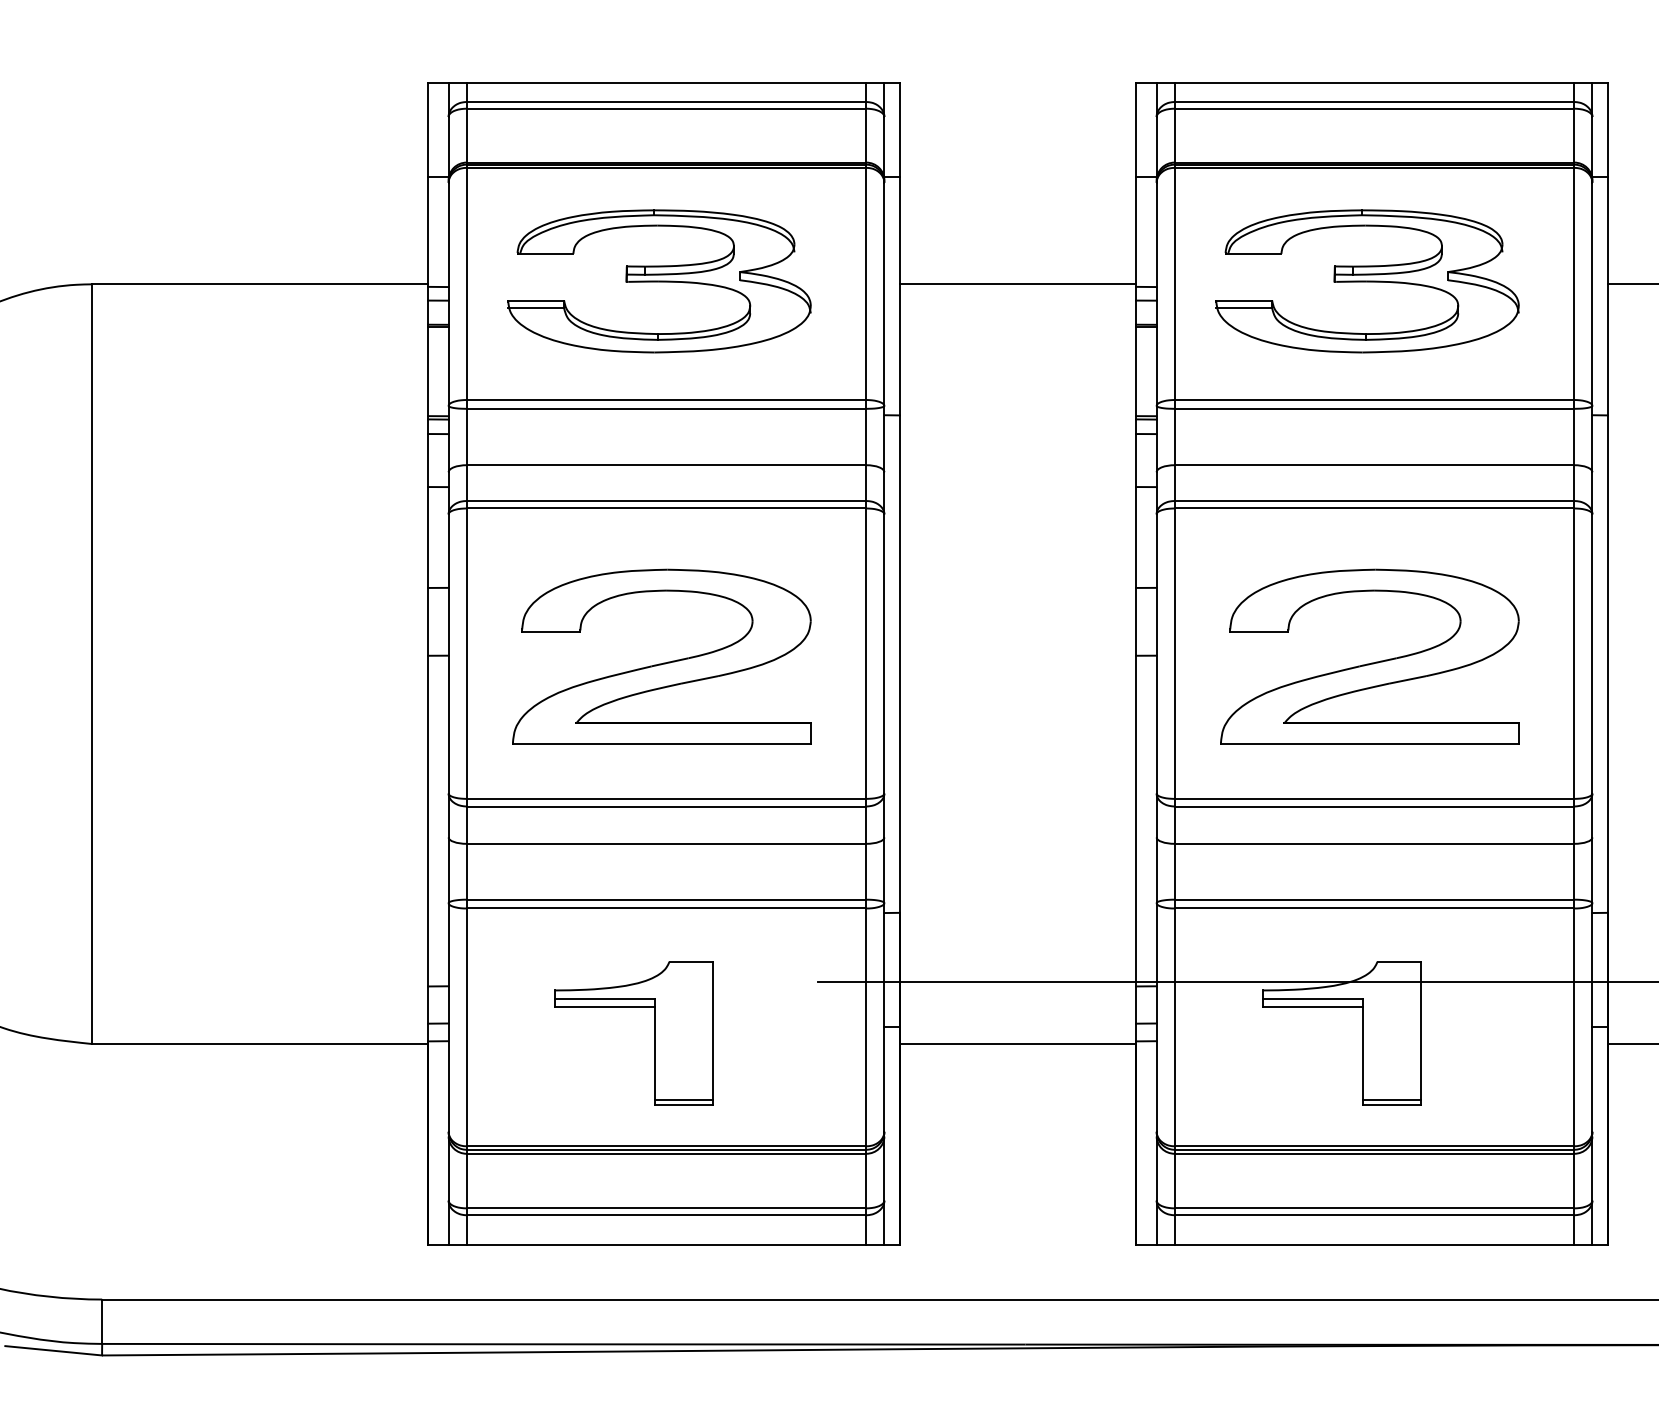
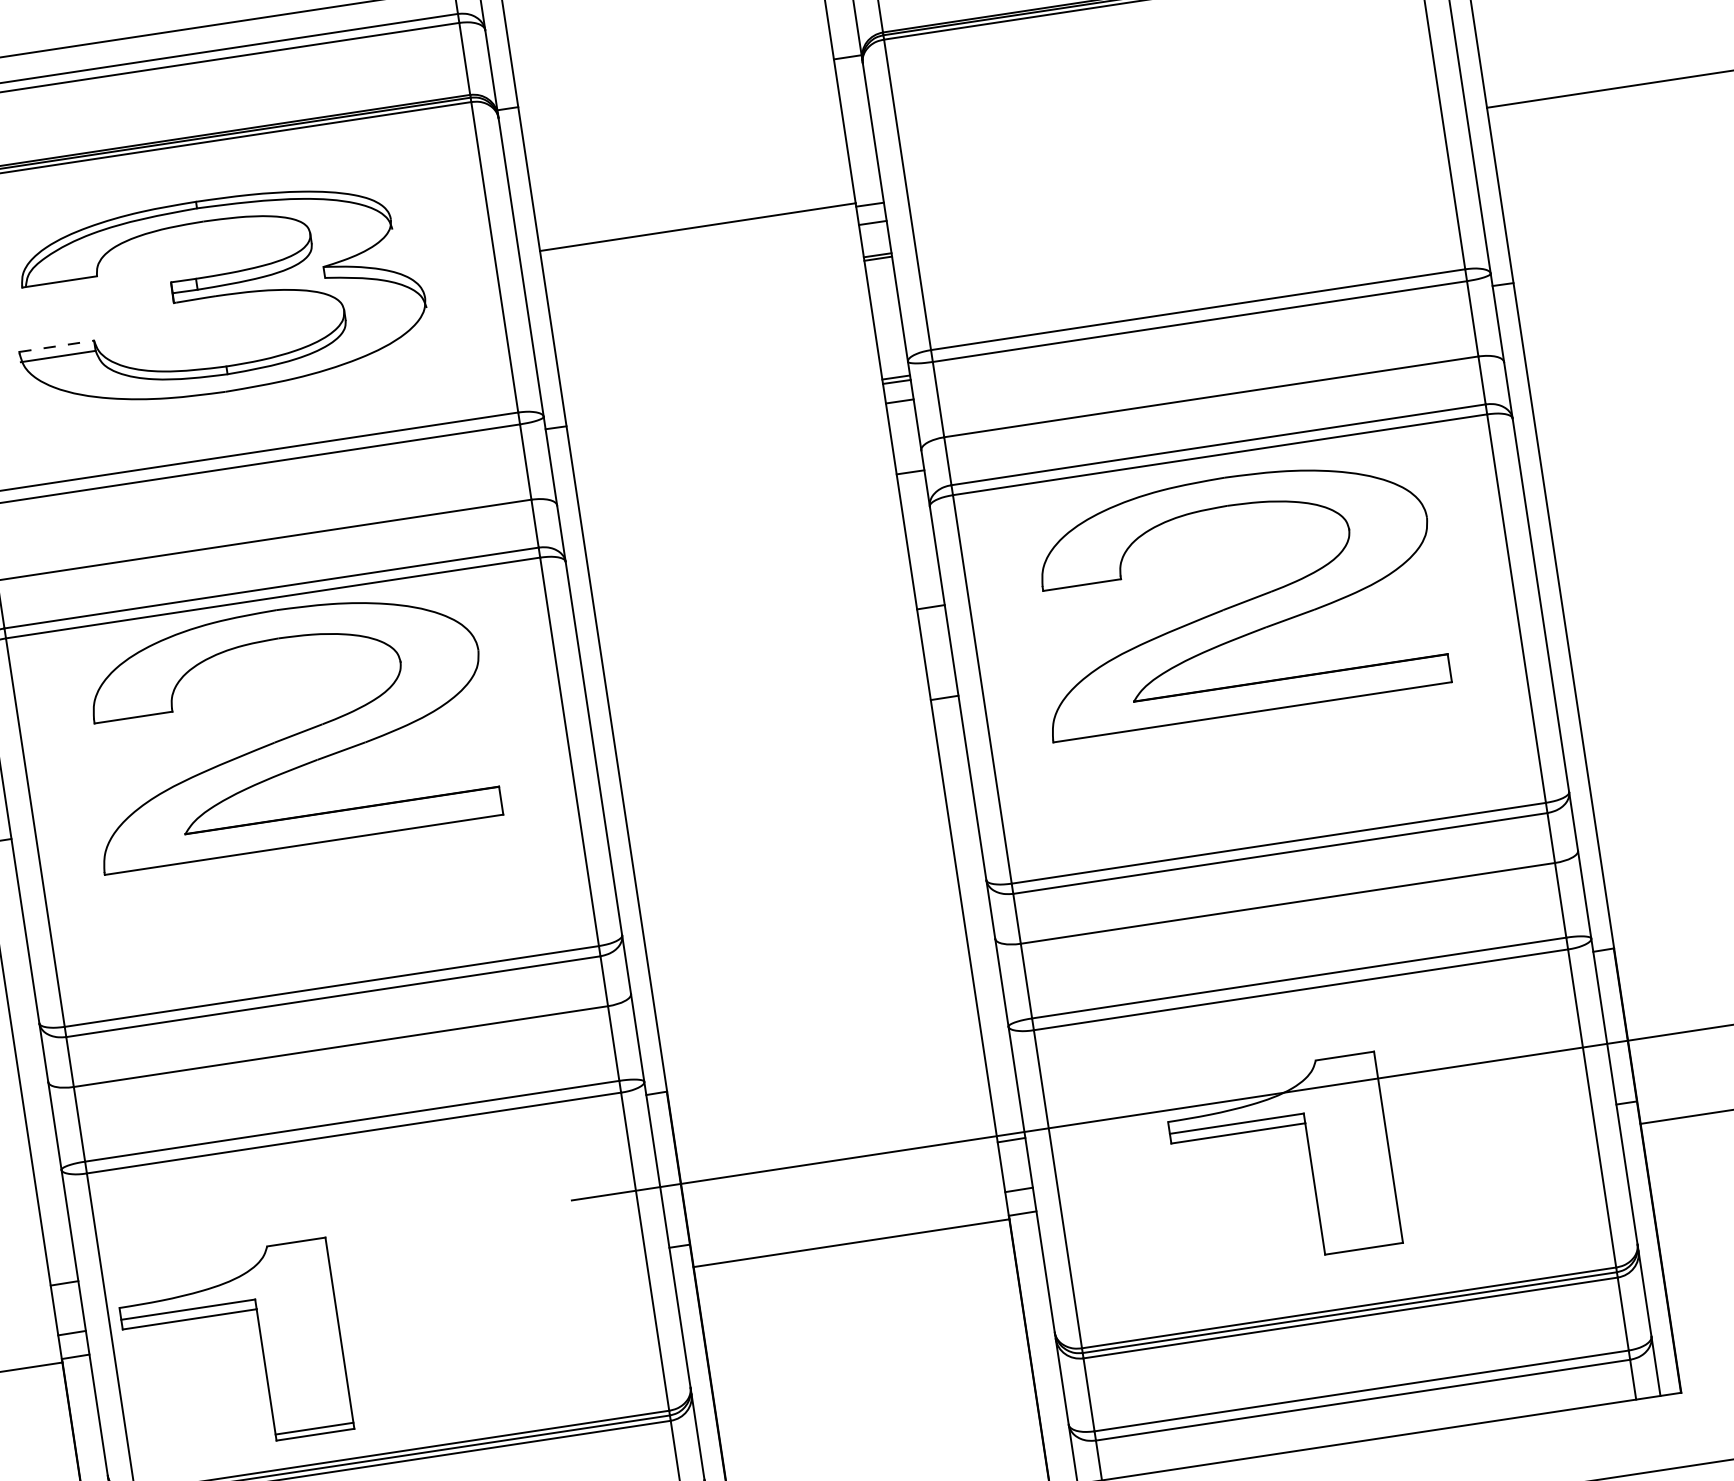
part: (1367, 281) -> (1164, 152), removed
line: (536, 300) -> (57, 346), solid -> dashed
part: (663, 662) -> (289, 735), moved
part: (1371, 662) -> (1238, 602), moved
part: (654, 1033) -> (261, 1345), moved
line: (1391, 1100) -> (1362, 1243), removed

